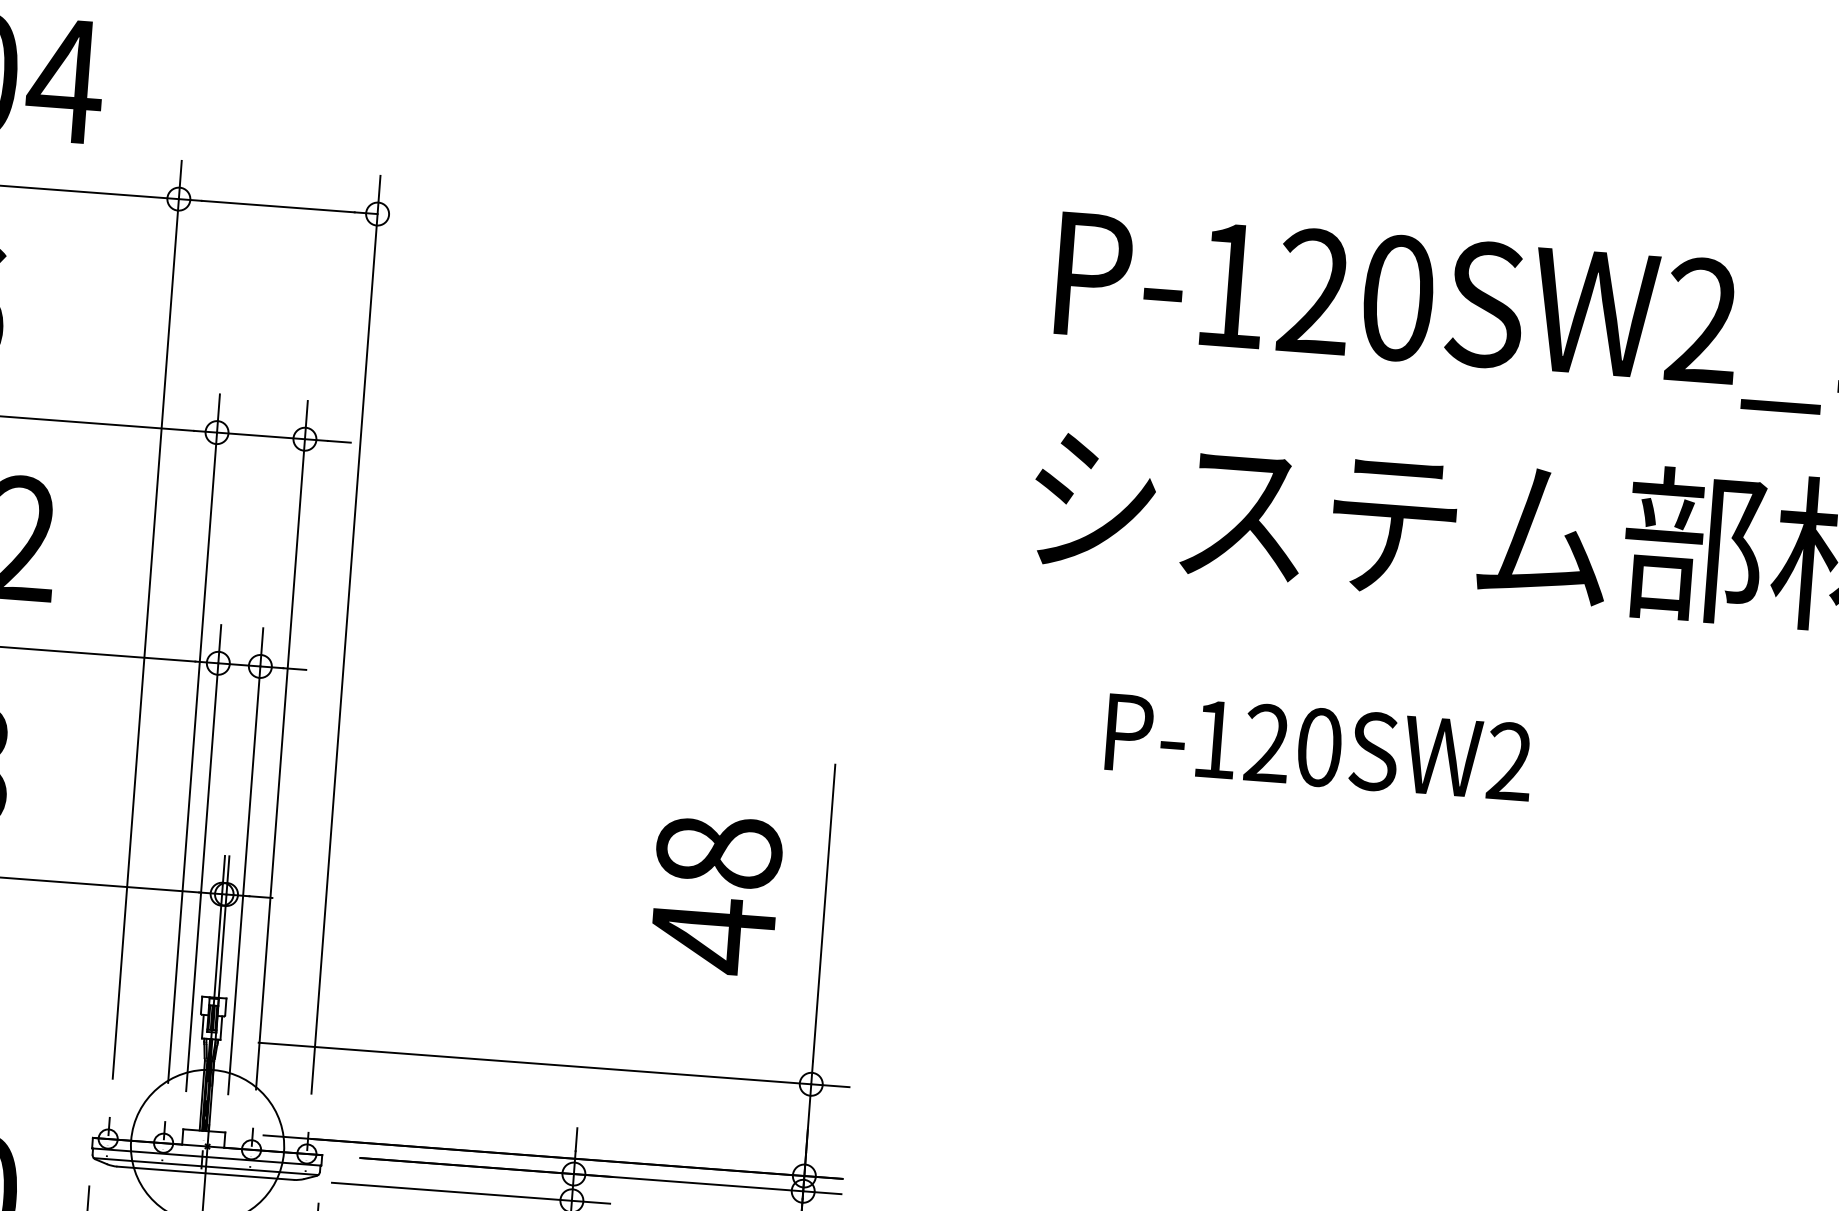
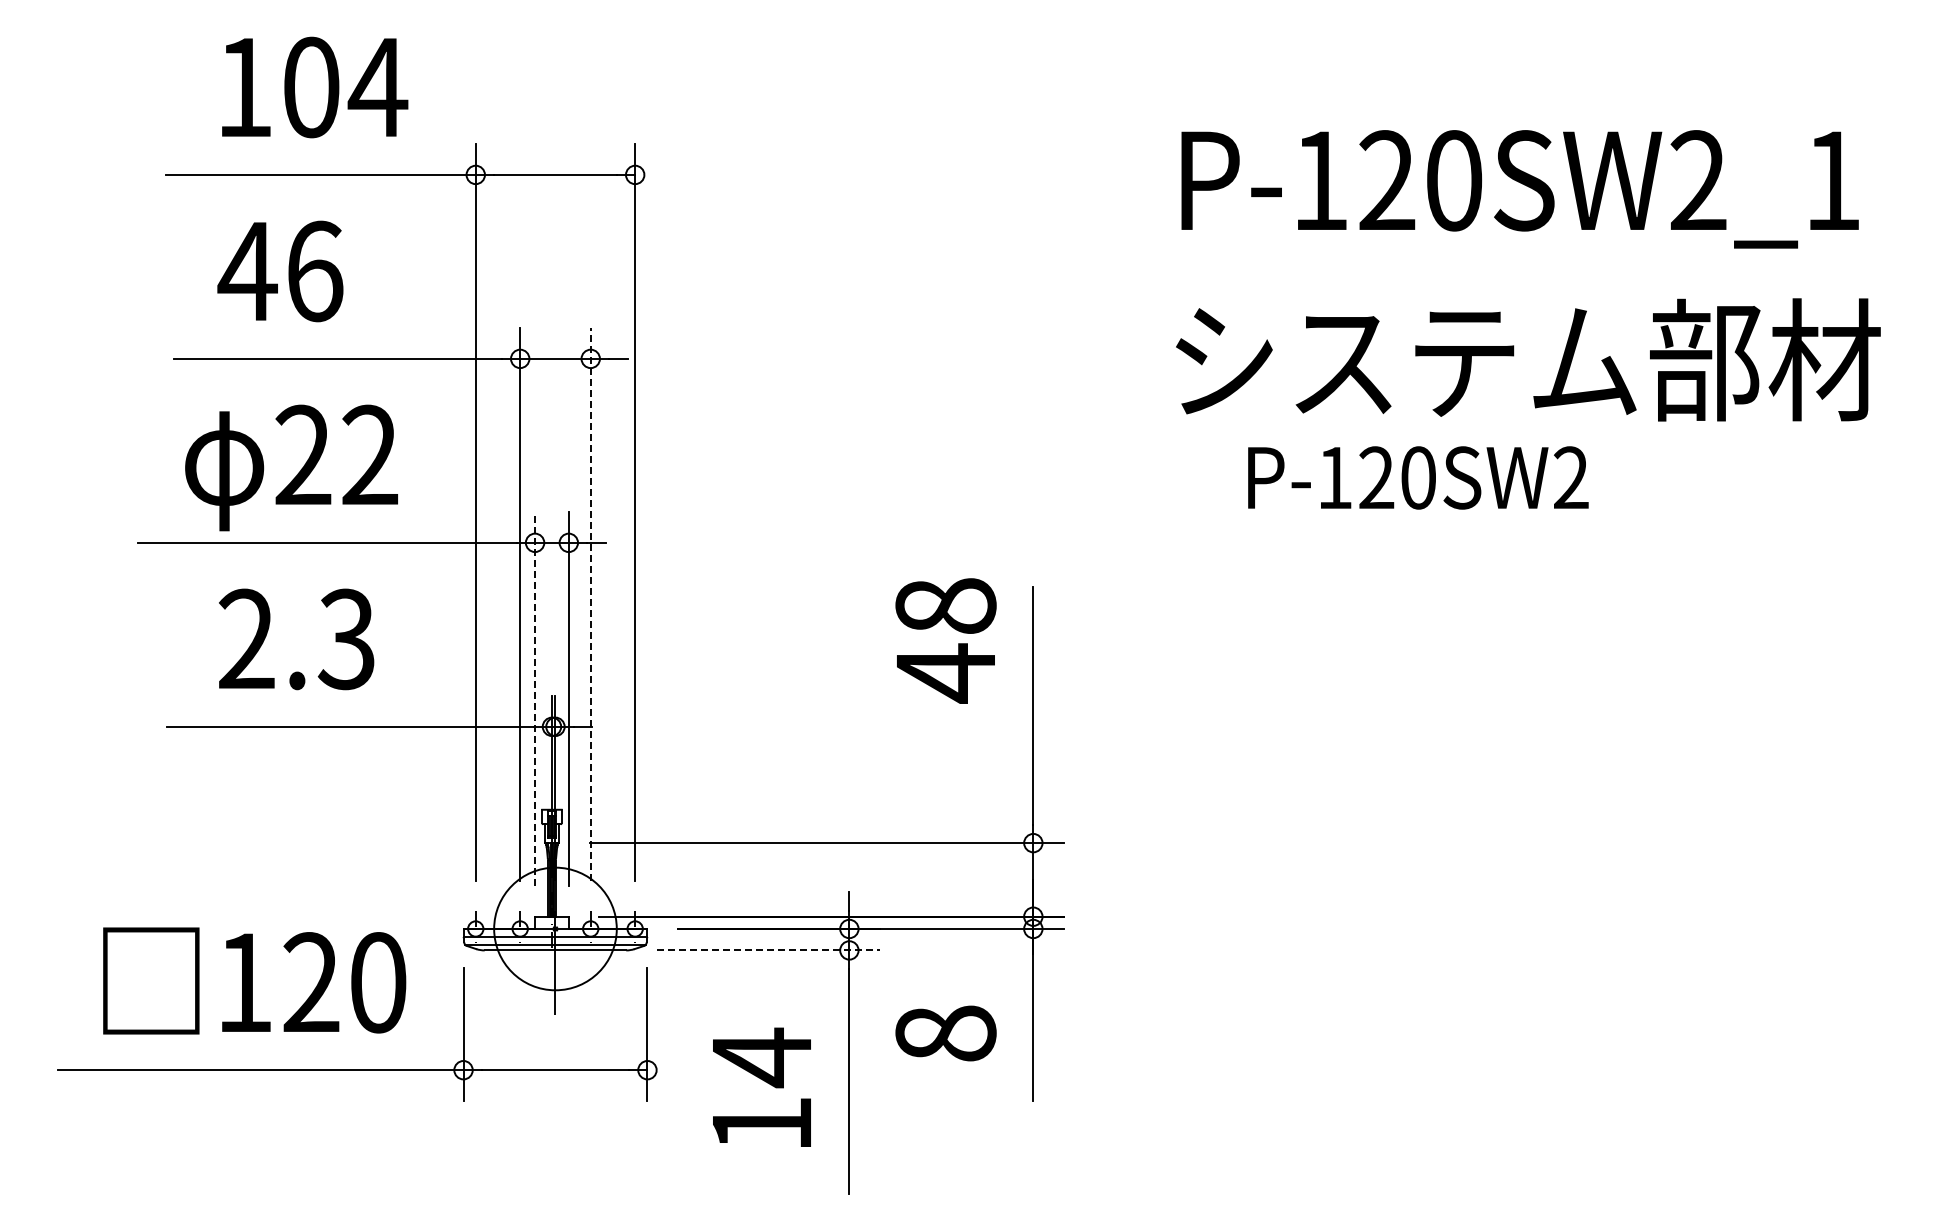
line: (281, 744) -> (590, 603), solid -> dashed
text: (1319, 746) -> (1418, 477), moved
line: (204, 858) -> (535, 699), solid -> dashed
text: (715, 894) -> (945, 640), moved
line: (471, 1193) -> (768, 950), solid -> dashed

